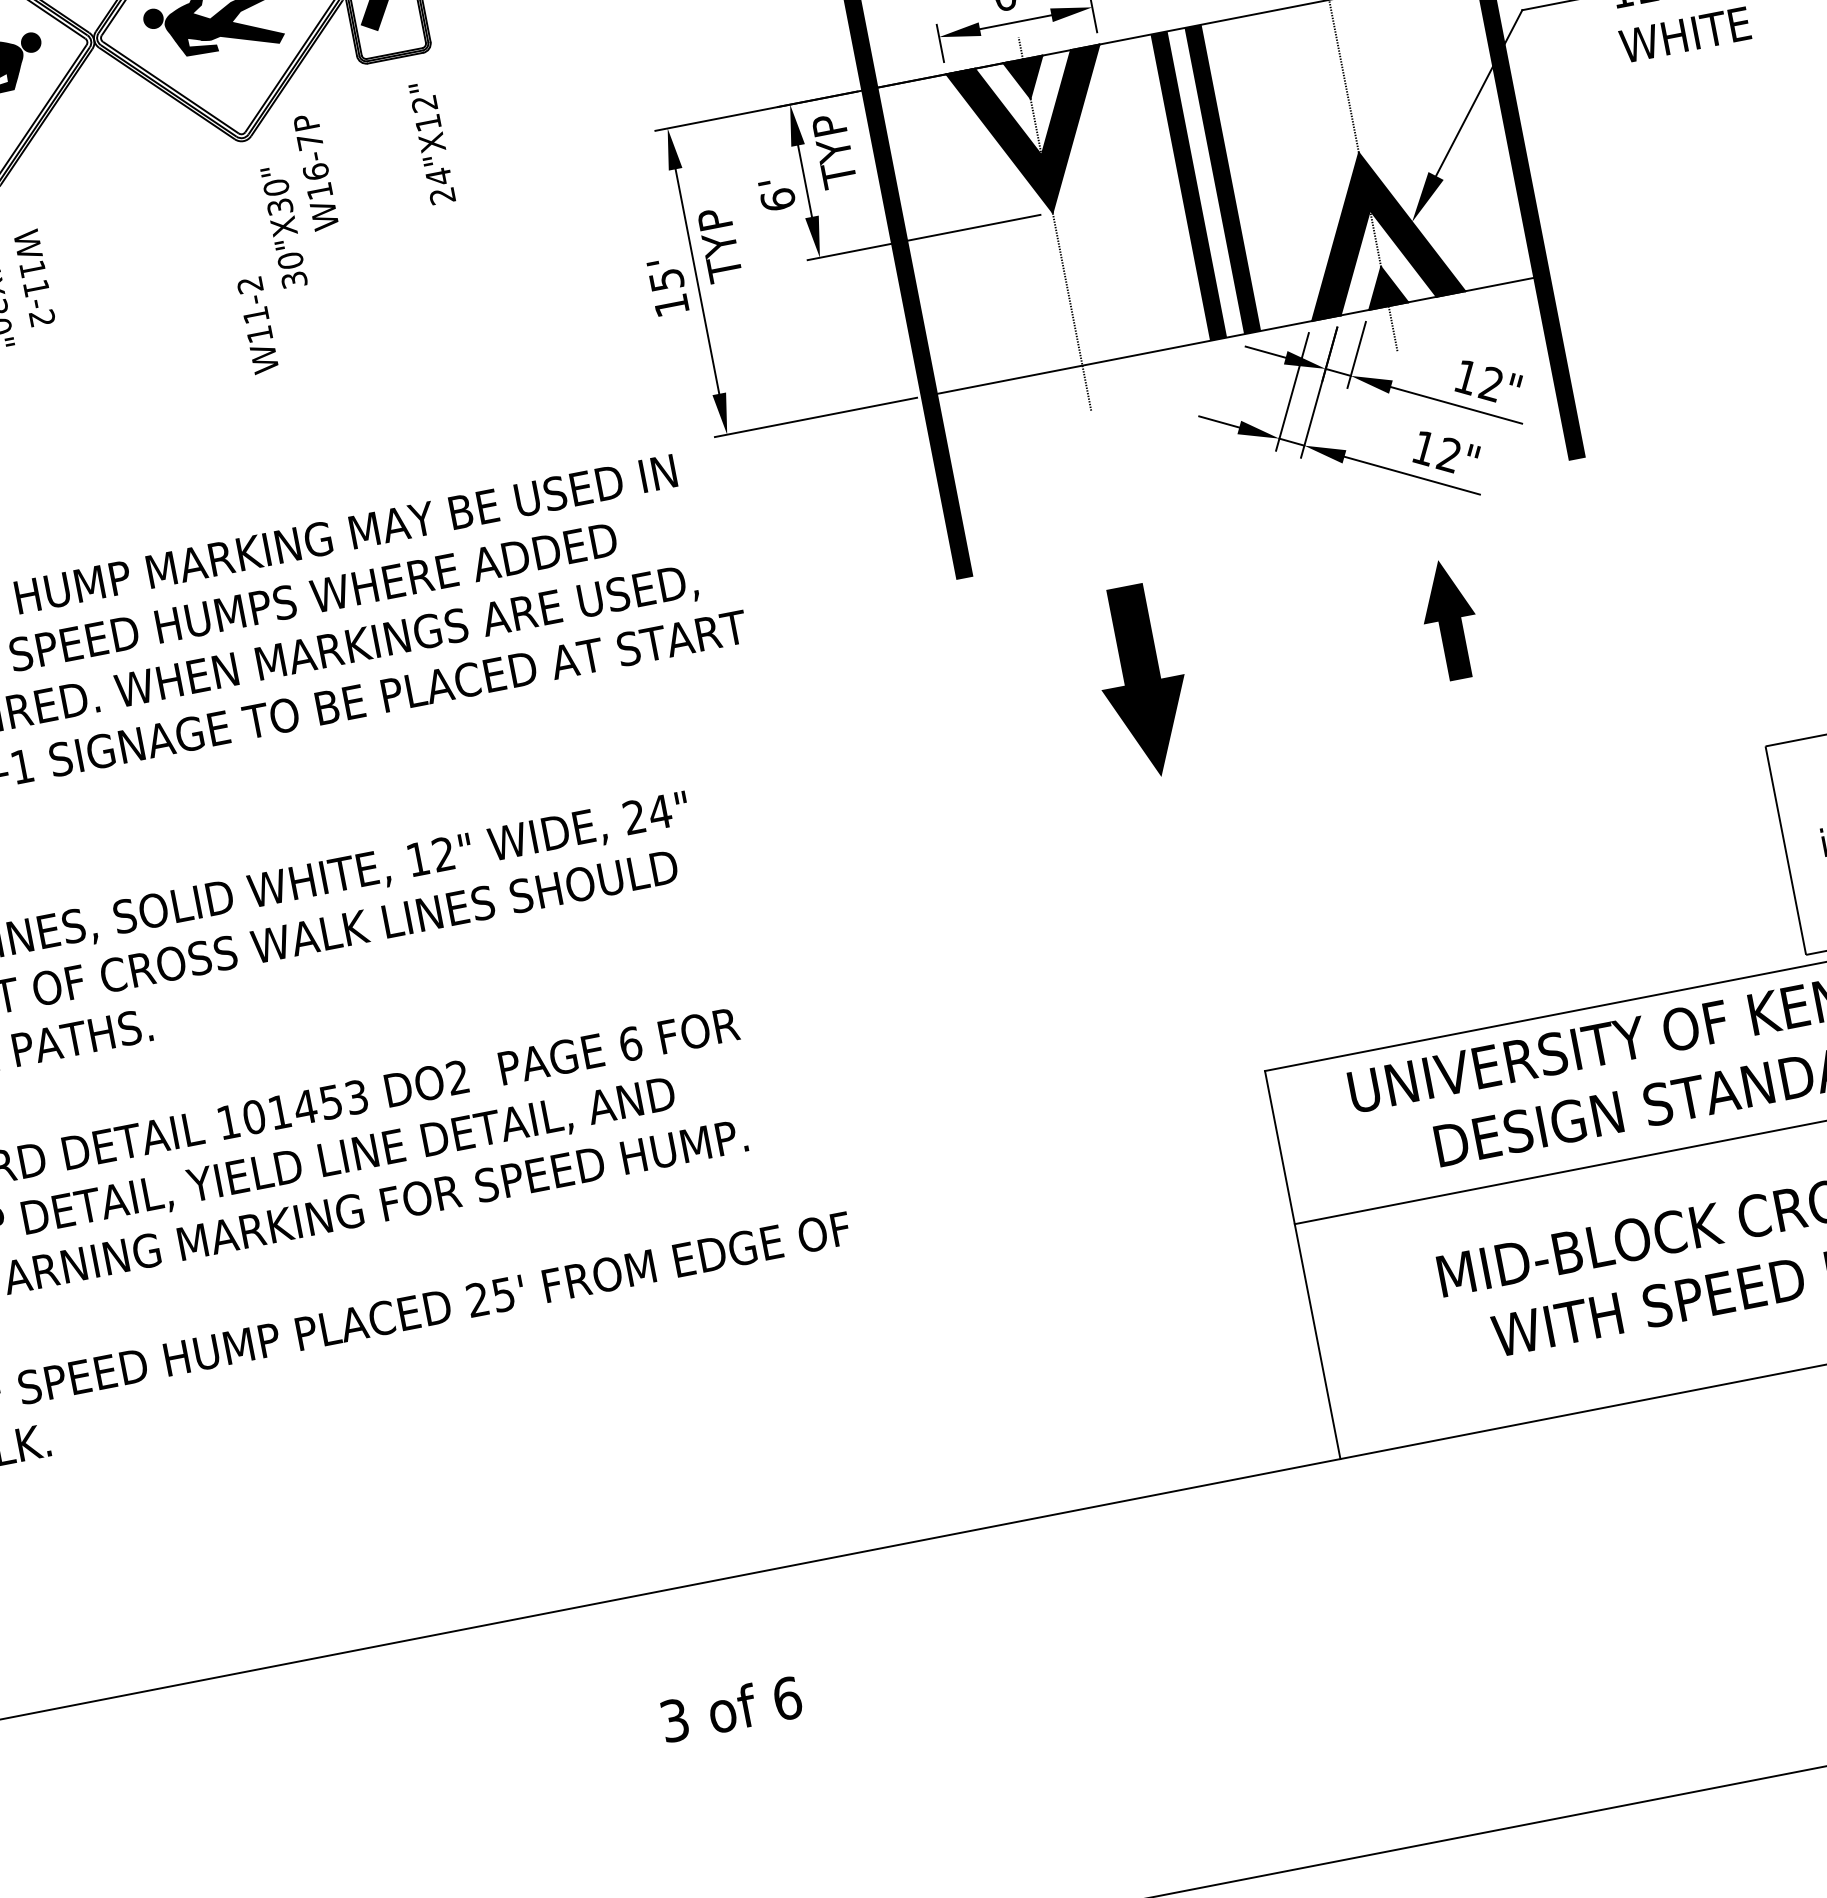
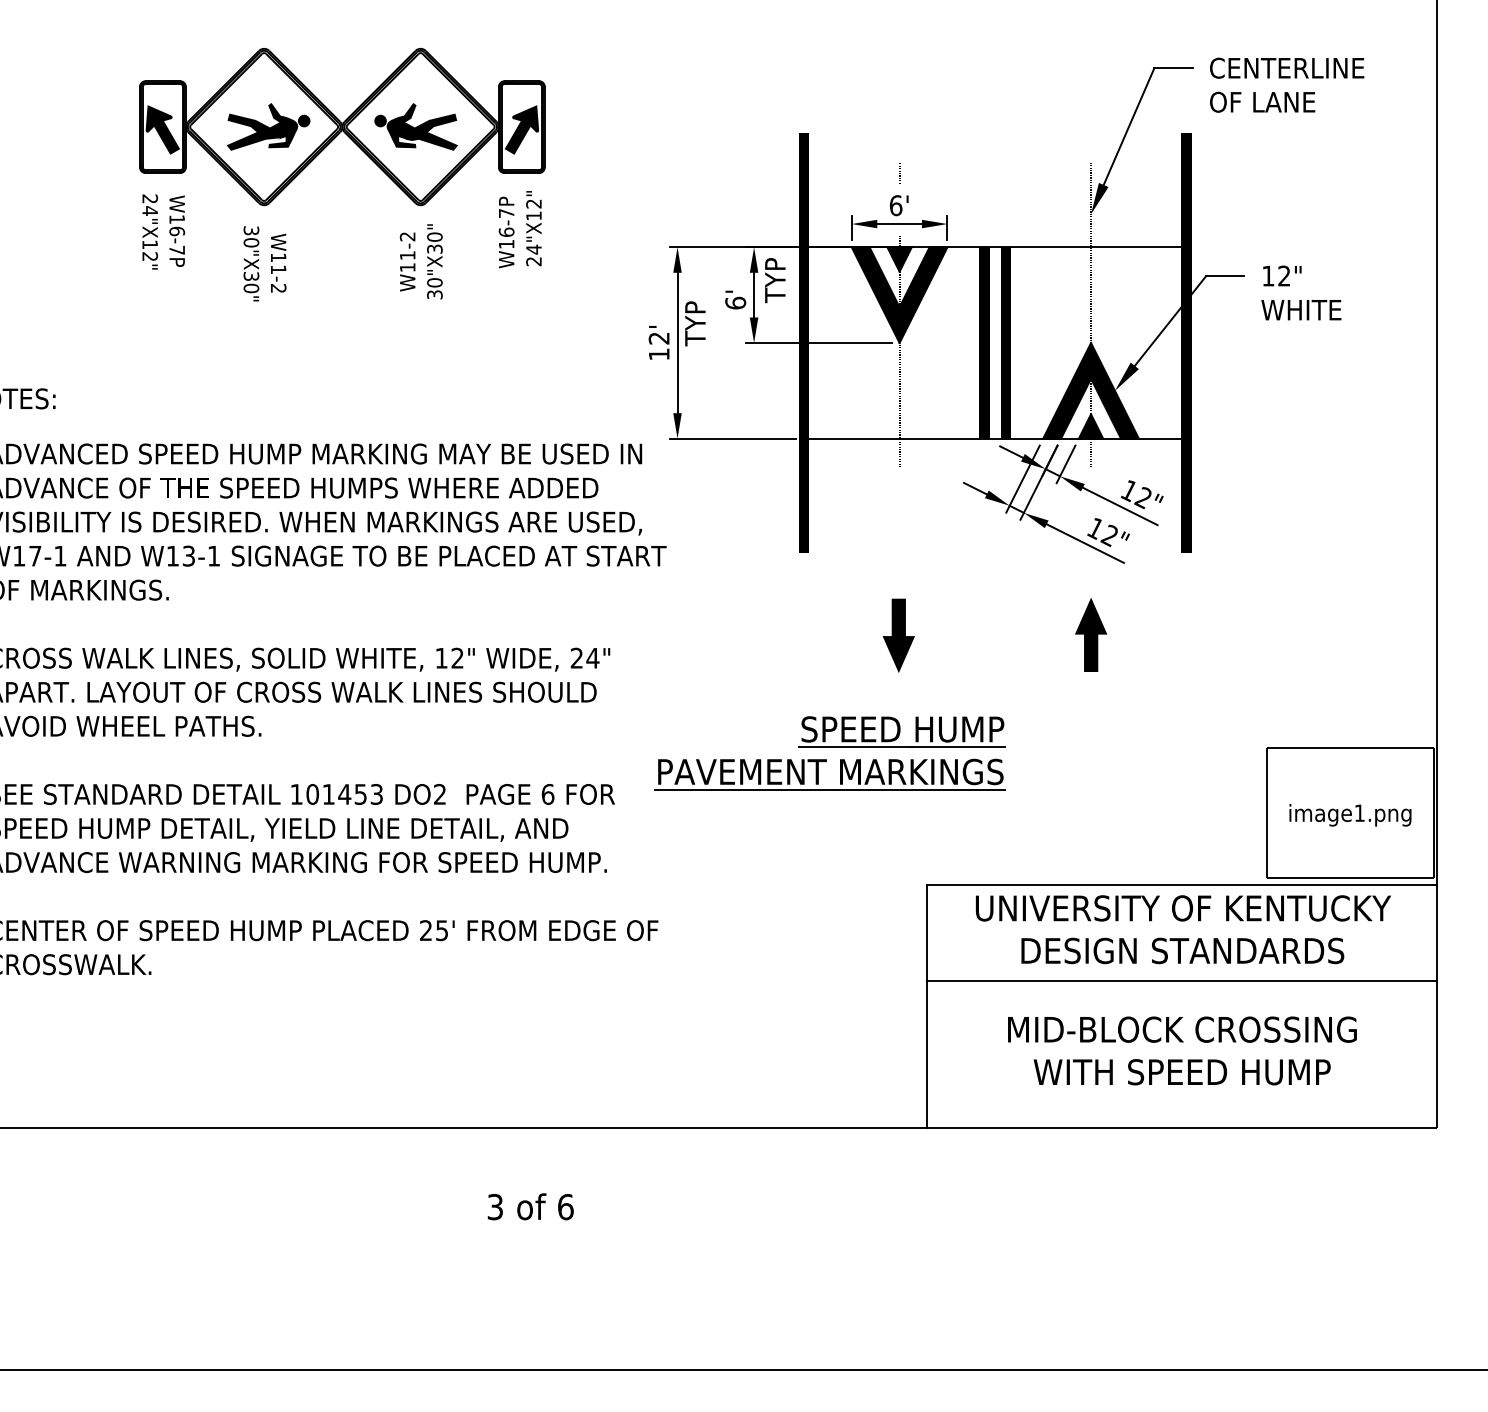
text: (315, 172) -> (506, 232), moved
text: (665, 280) -> (658, 338), 15' -> 12'
text: (257, 324) -> (407, 261), moved
part: (1141, 680) -> (898, 635), size x0.62
part: (1068, 890) -> (829, 753), added

